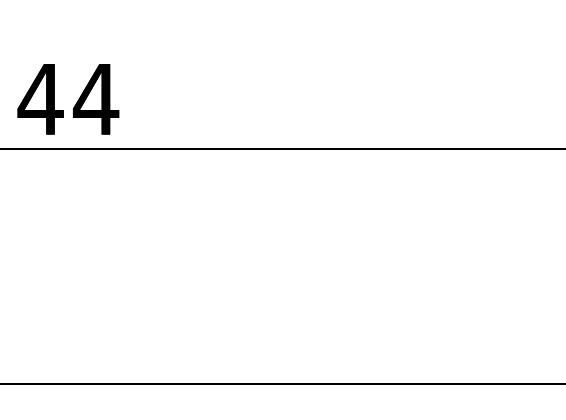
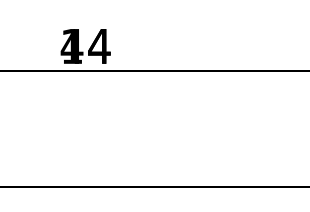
text: (39, 99) -> (71, 46), 44 -> 14

